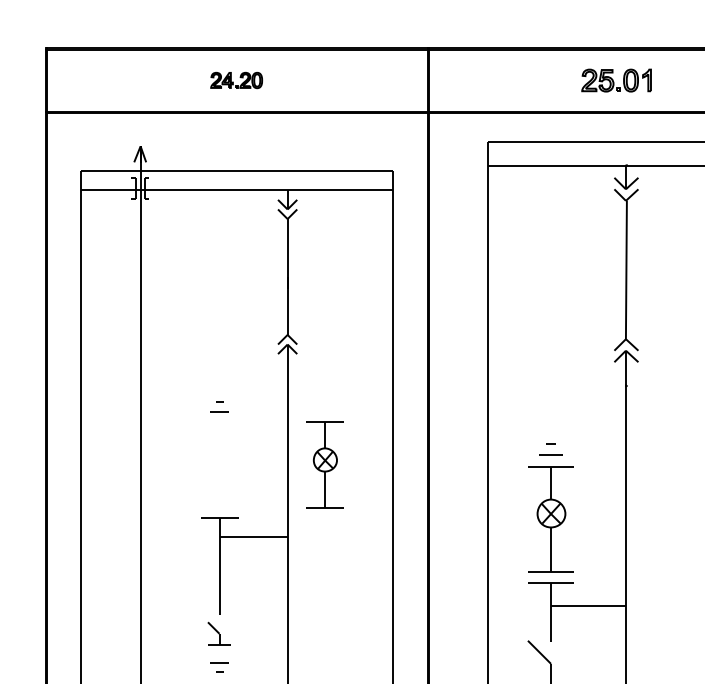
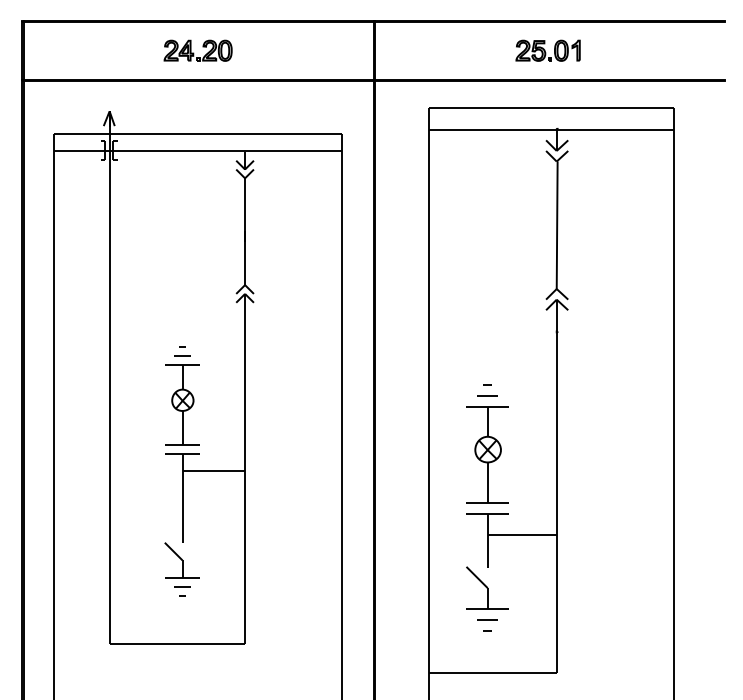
part: (235, 80) -> (197, 50), size x1.43
part: (325, 464) -> (182, 404), moved
part: (218, 633) -> (181, 560), size x1.67

